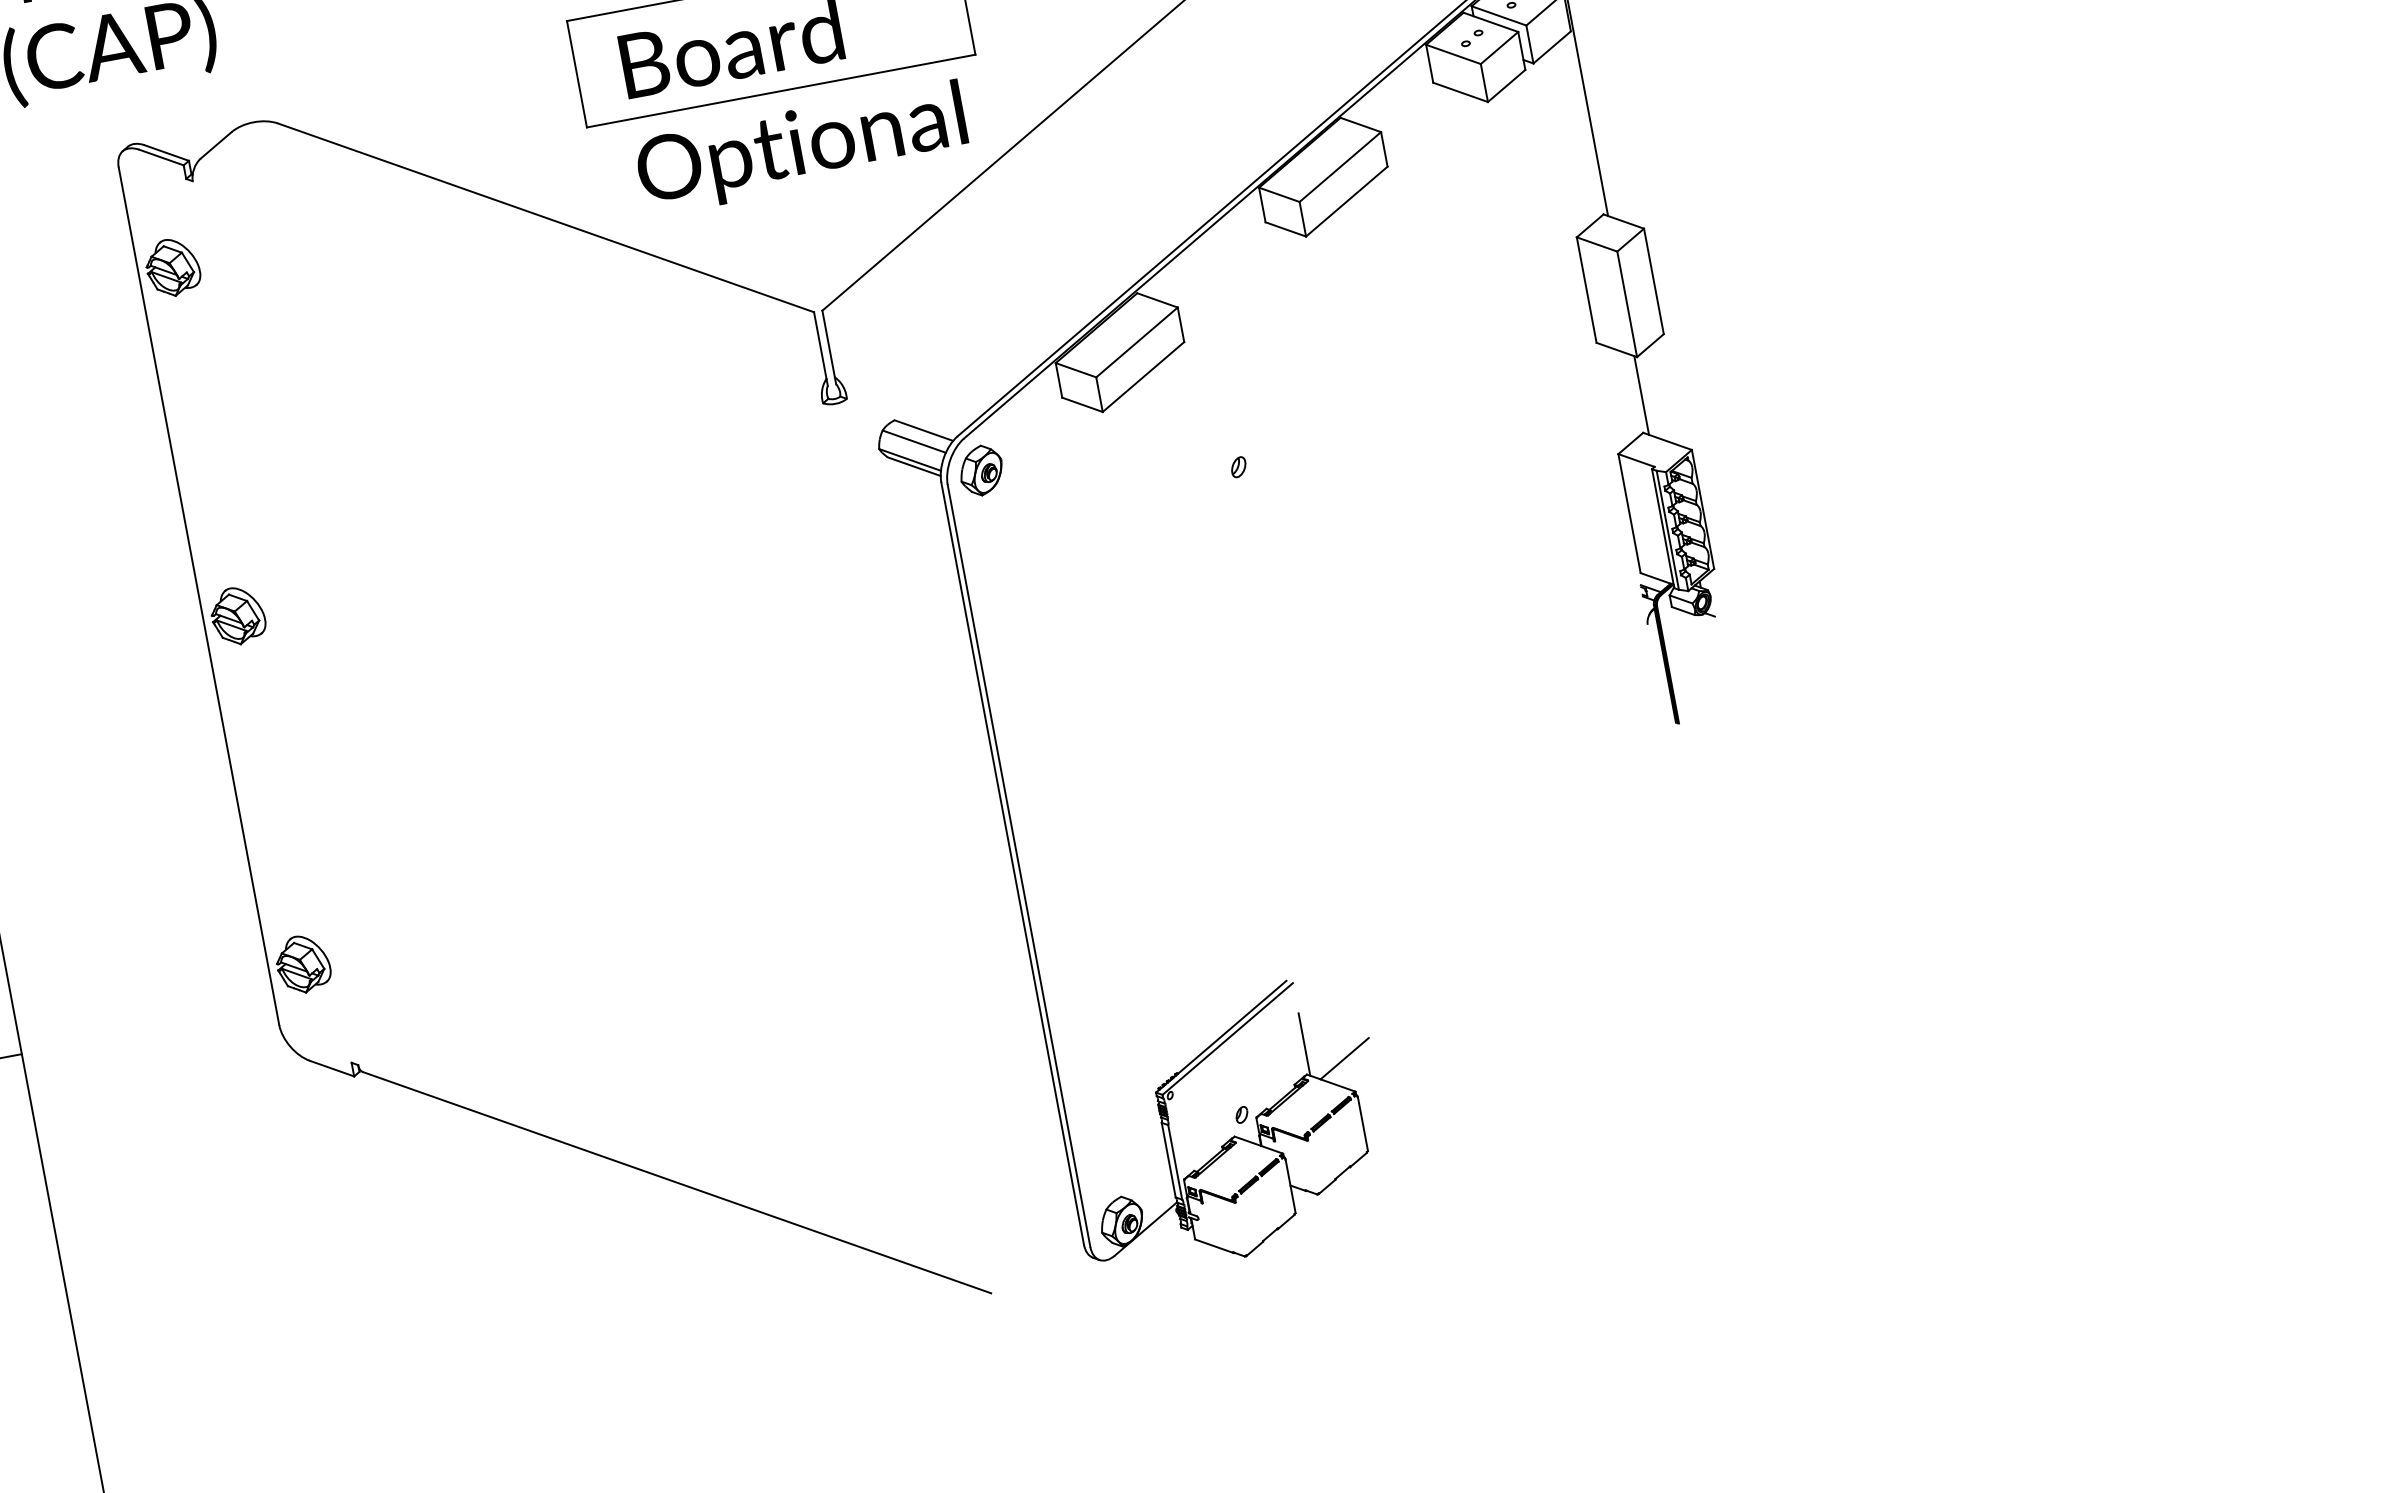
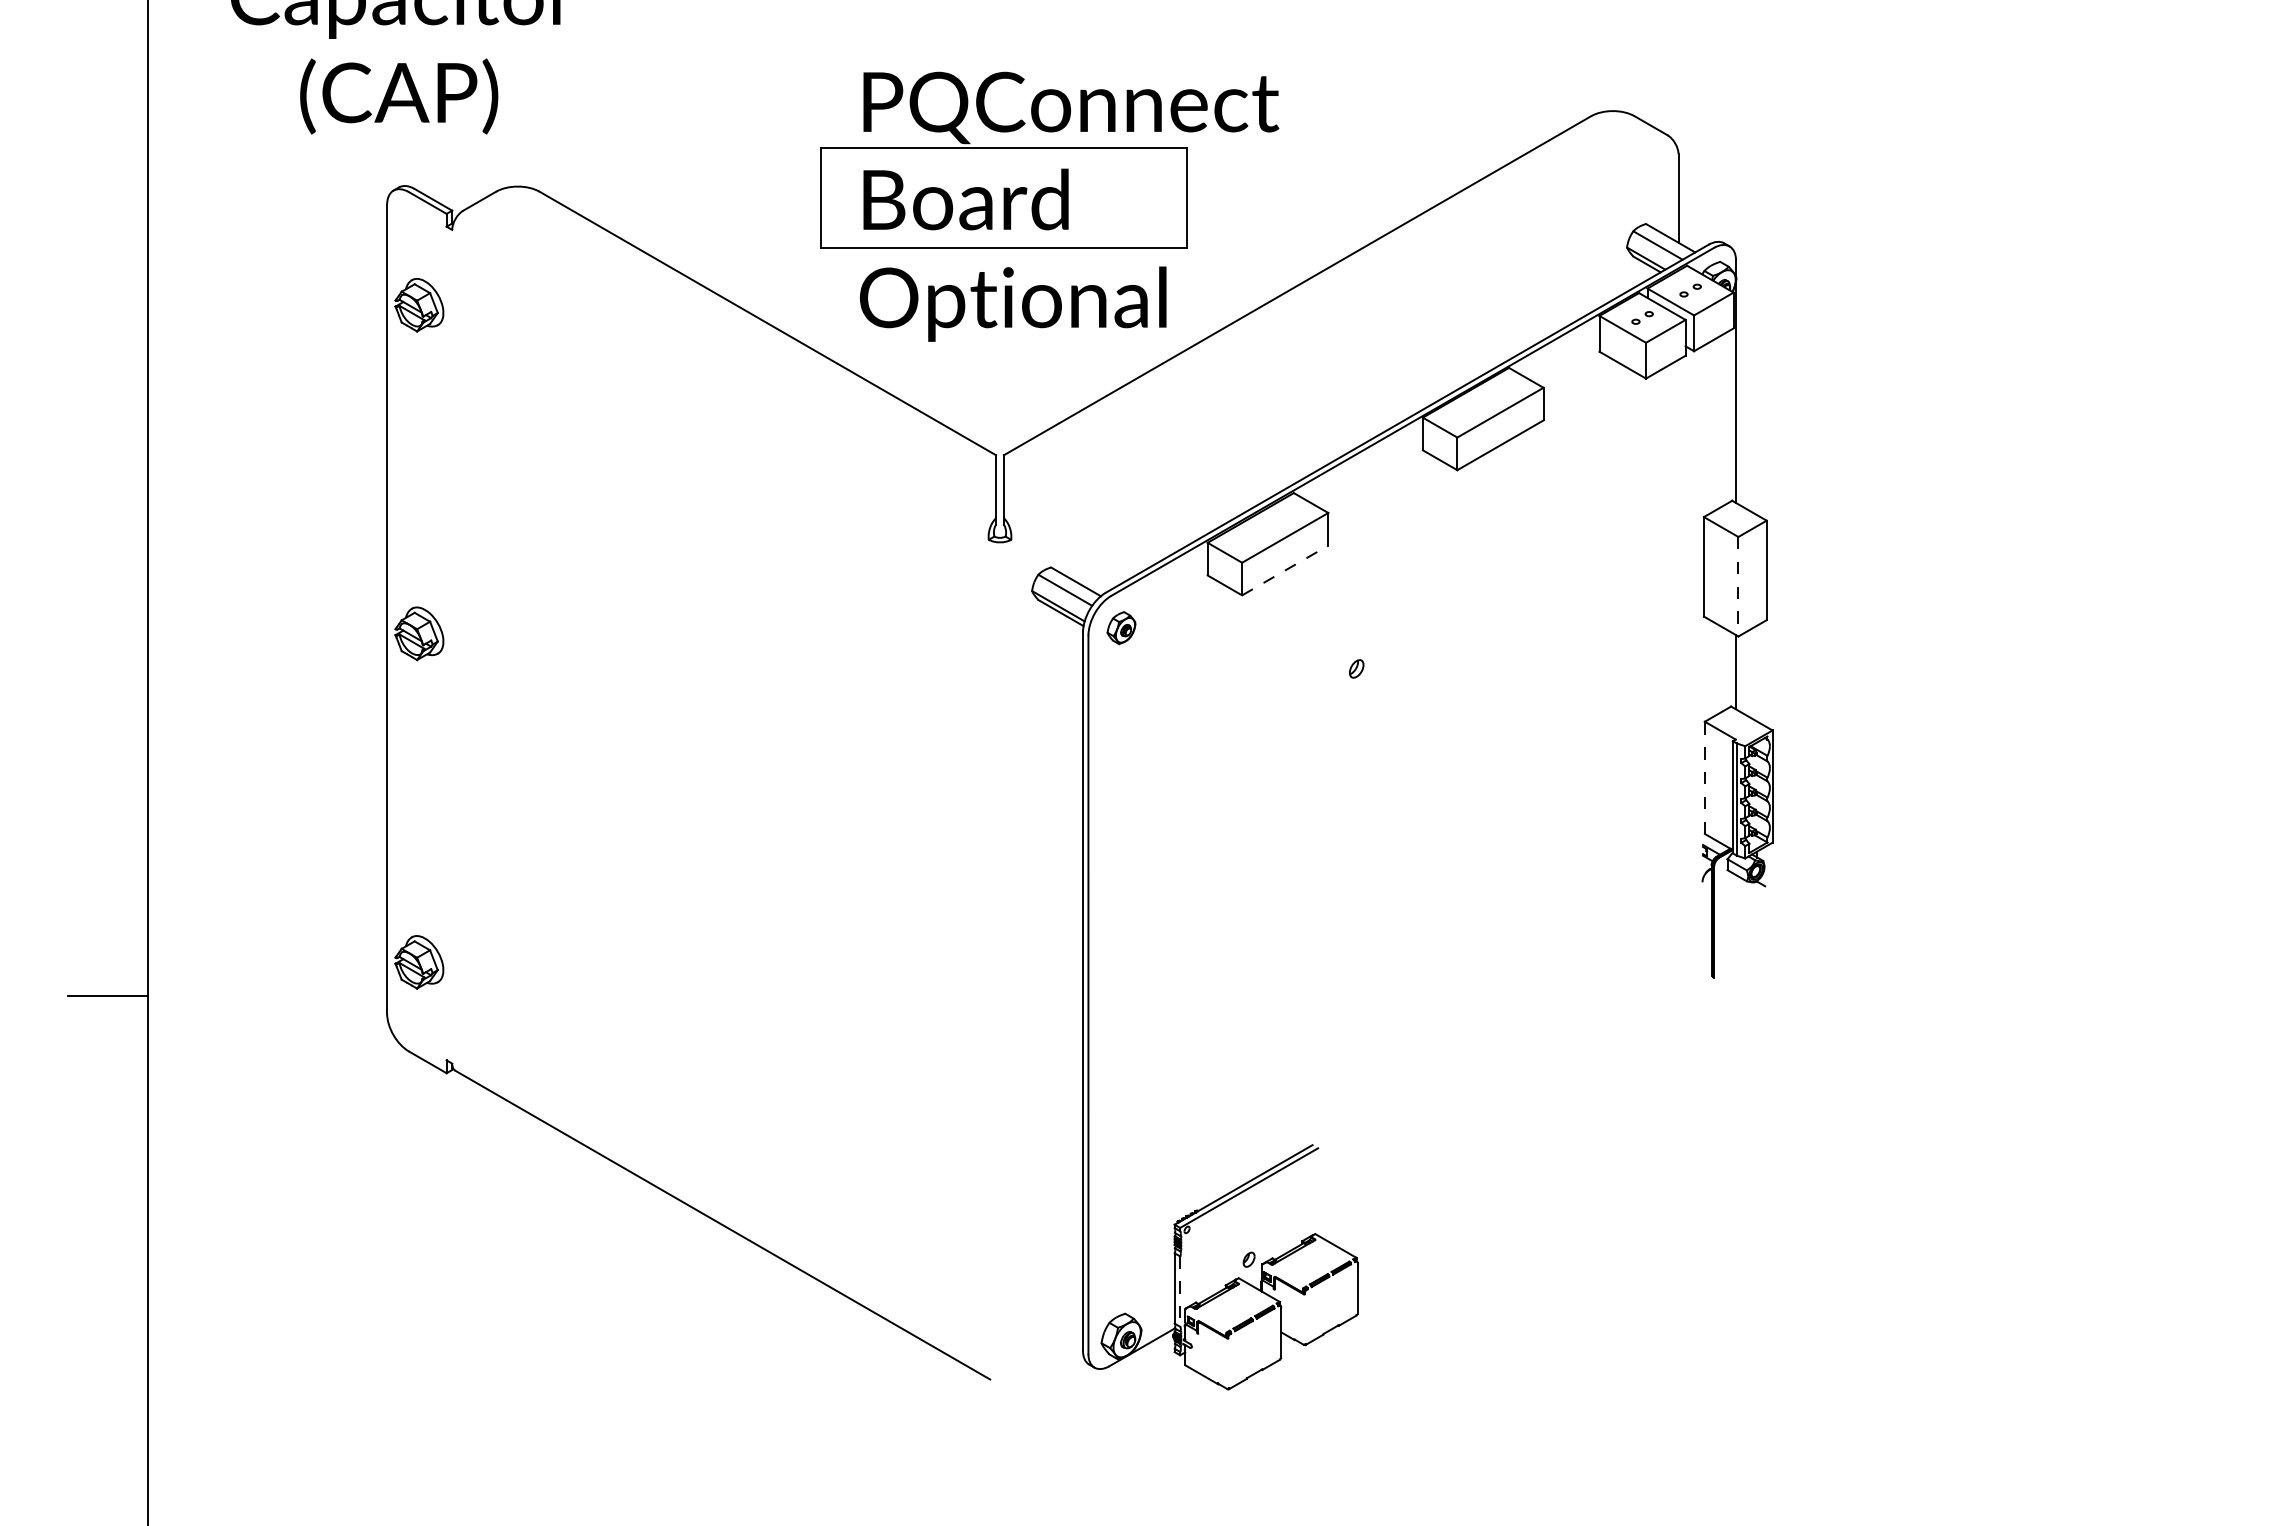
line: (1627, 304) -> (1738, 586), solid -> dashed
line: (1143, 376) -> (1285, 570), solid -> dashed
part: (981, 469) -> (1121, 627), size x0.7
line: (1629, 513) -> (1704, 777), solid -> dashed
line: (1304, 1043) -> (1318, 1205), removed
line: (1343, 1058) -> (1351, 1225), removed
line: (1175, 1163) -> (1180, 1292), solid -> dashed

